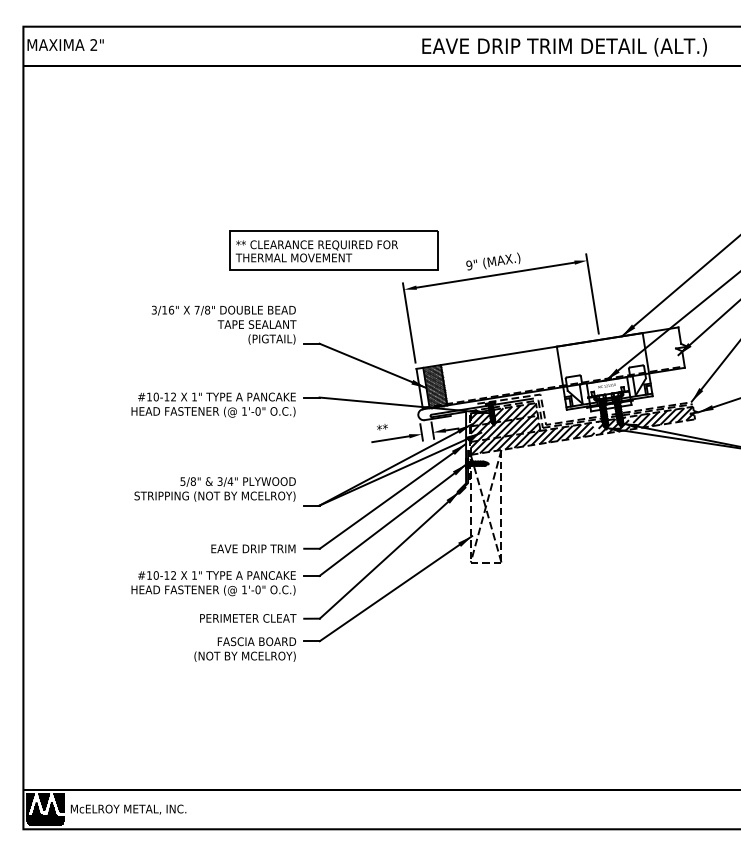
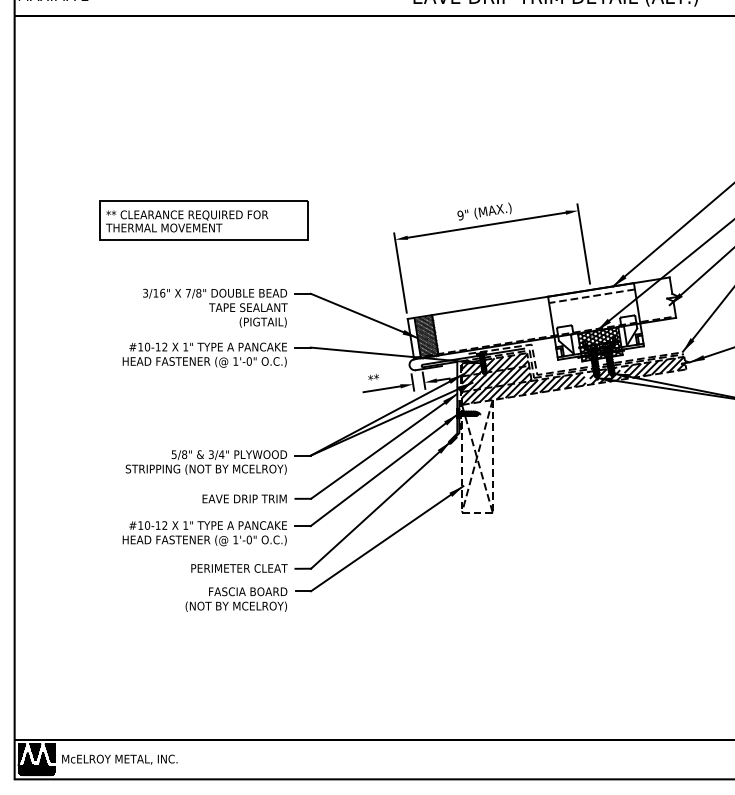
part: (333, 250) -> (203, 220), moved
text: (223, 324) -> (214, 307), moved
line: (600, 345) -> (591, 295), added
hatch: (608, 394) -> (599, 344), added
text: (214, 489) -> (205, 462), moved

